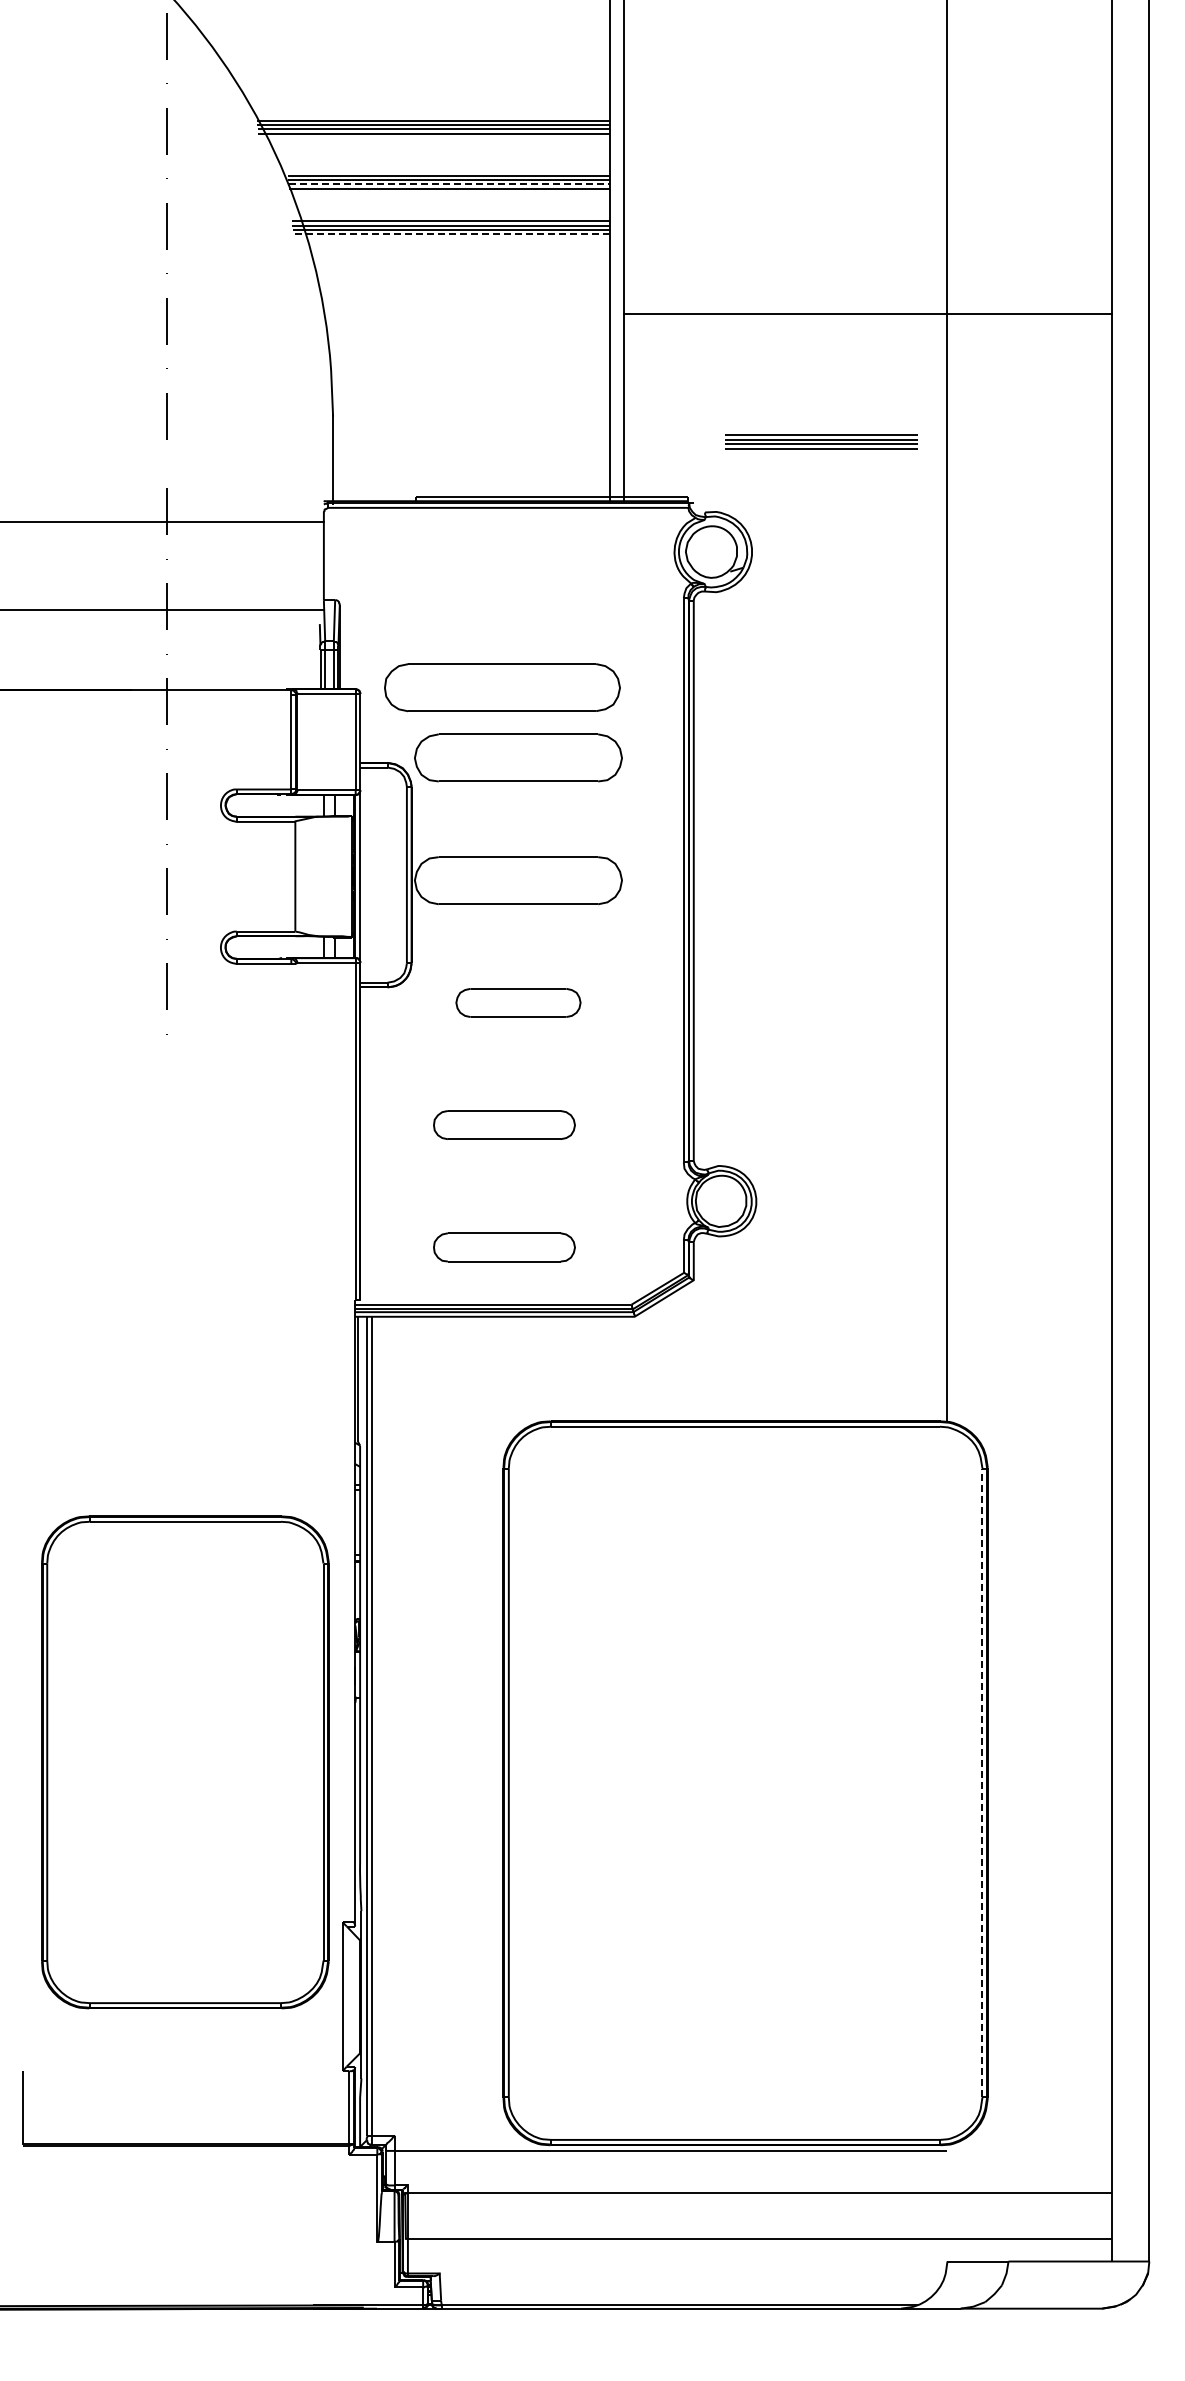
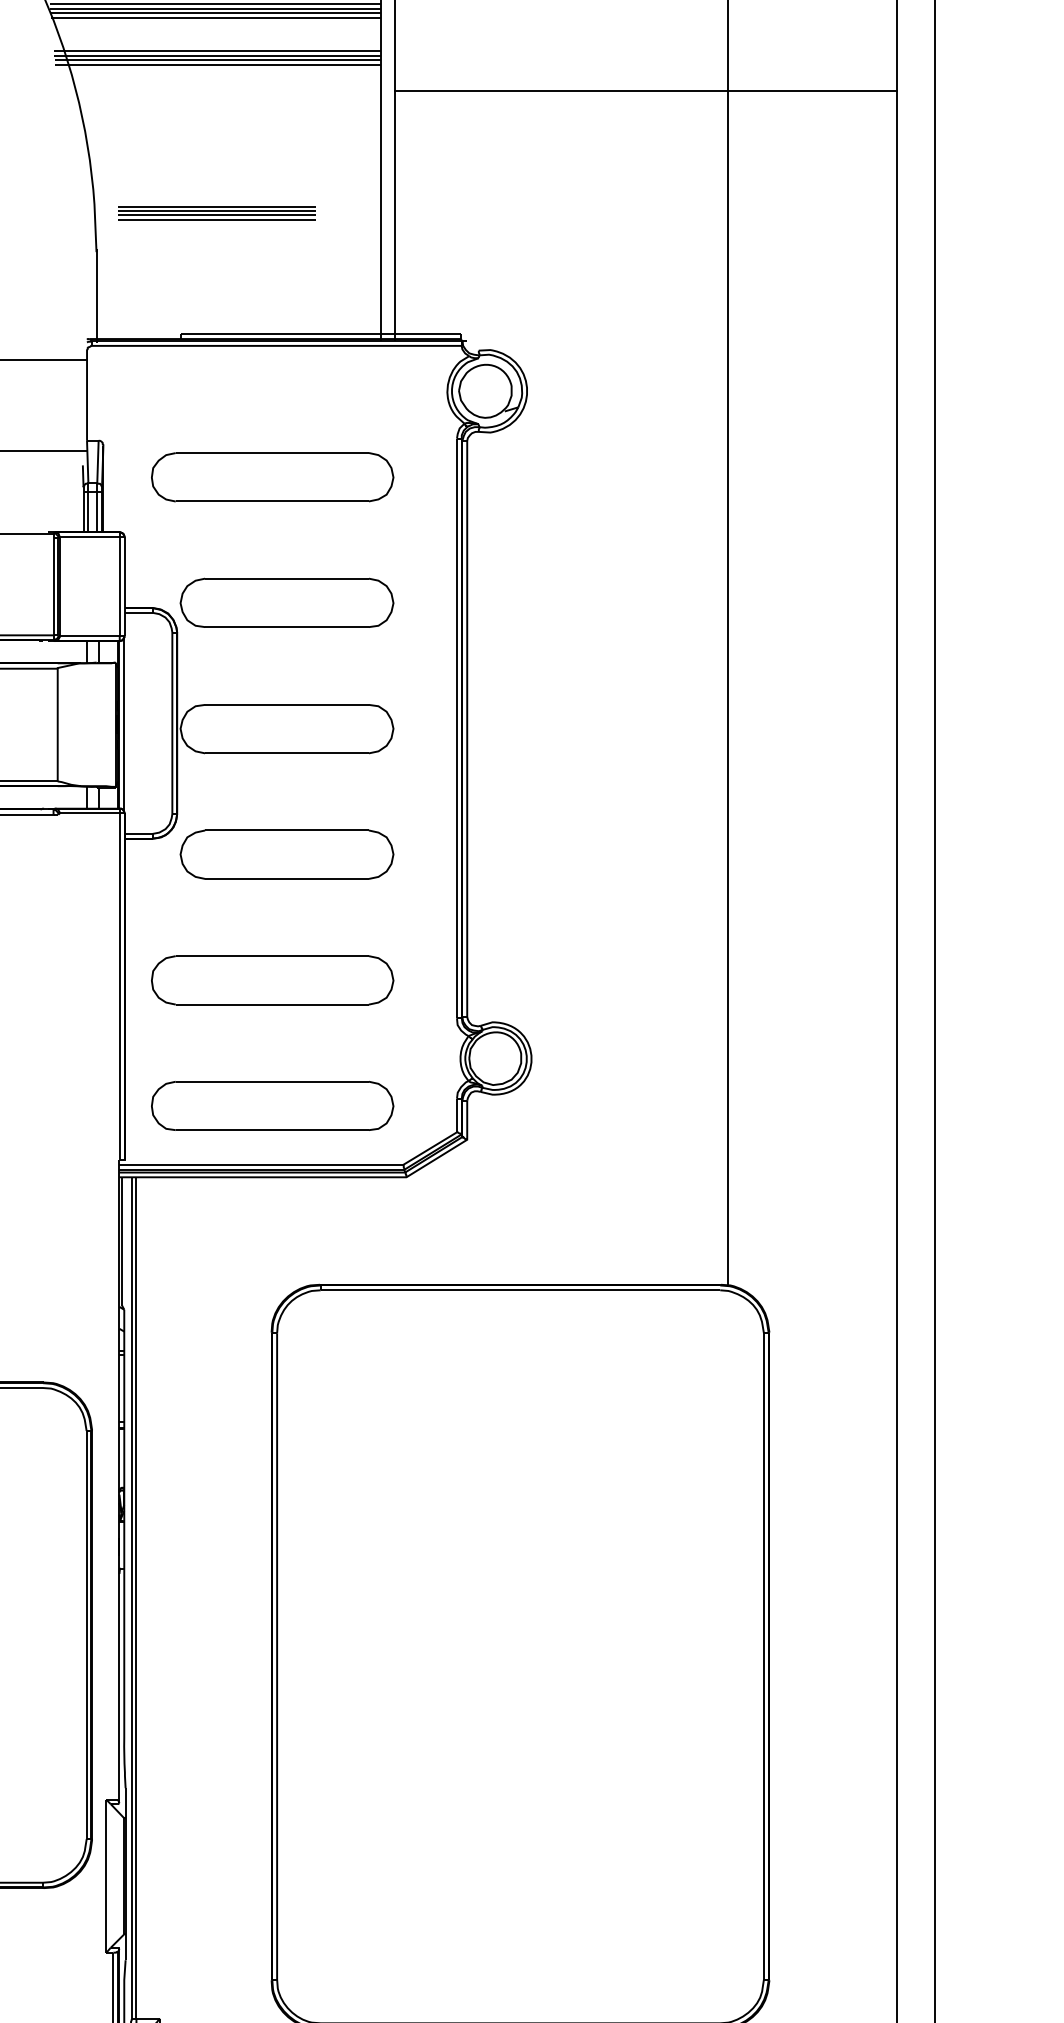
line: (449, 184) -> (216, 13), dashed -> solid
line: (451, 234) -> (218, 64), dashed -> solid
line: (867, 314) -> (645, 91), moved
part: (821, 441) -> (217, 212), moved
part: (502, 687) -> (272, 477), moved
part: (518, 1002) -> (287, 854), size x1.67
part: (504, 1124) -> (272, 979), size x1.67
part: (504, 1247) -> (272, 1106), size x1.67
line: (982, 1782) -> (763, 1655), dashed -> solid

